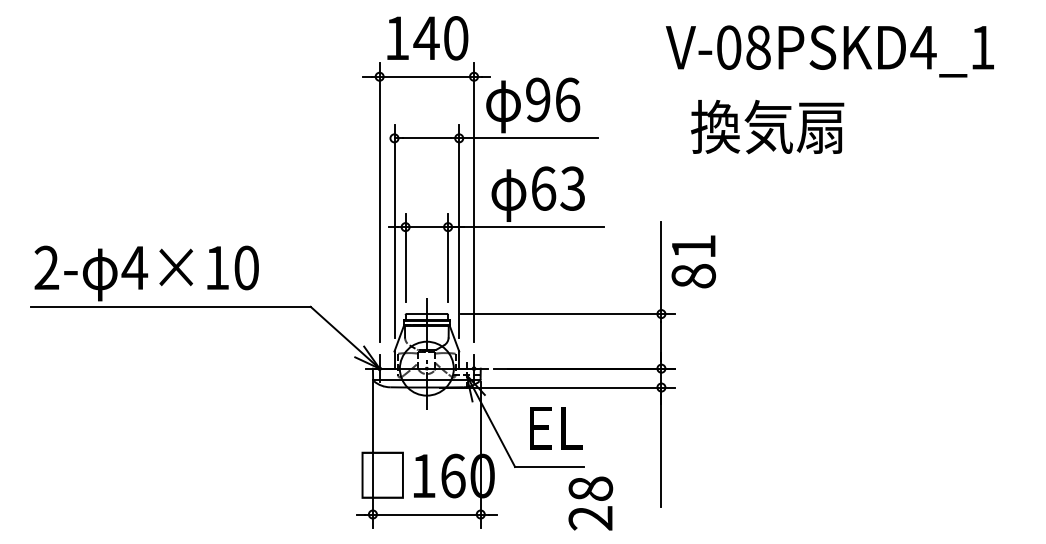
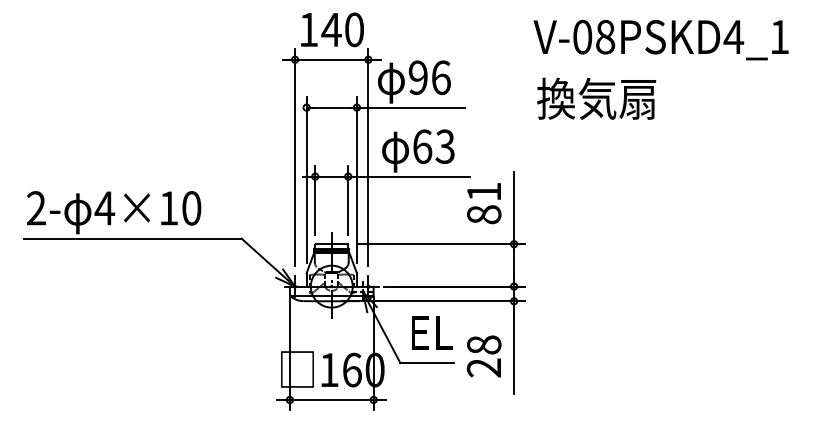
text: (829, 50) -> (660, 39), moved
text: (694, 261) -> (484, 203), moved
text: (591, 503) -> (484, 356), moved

